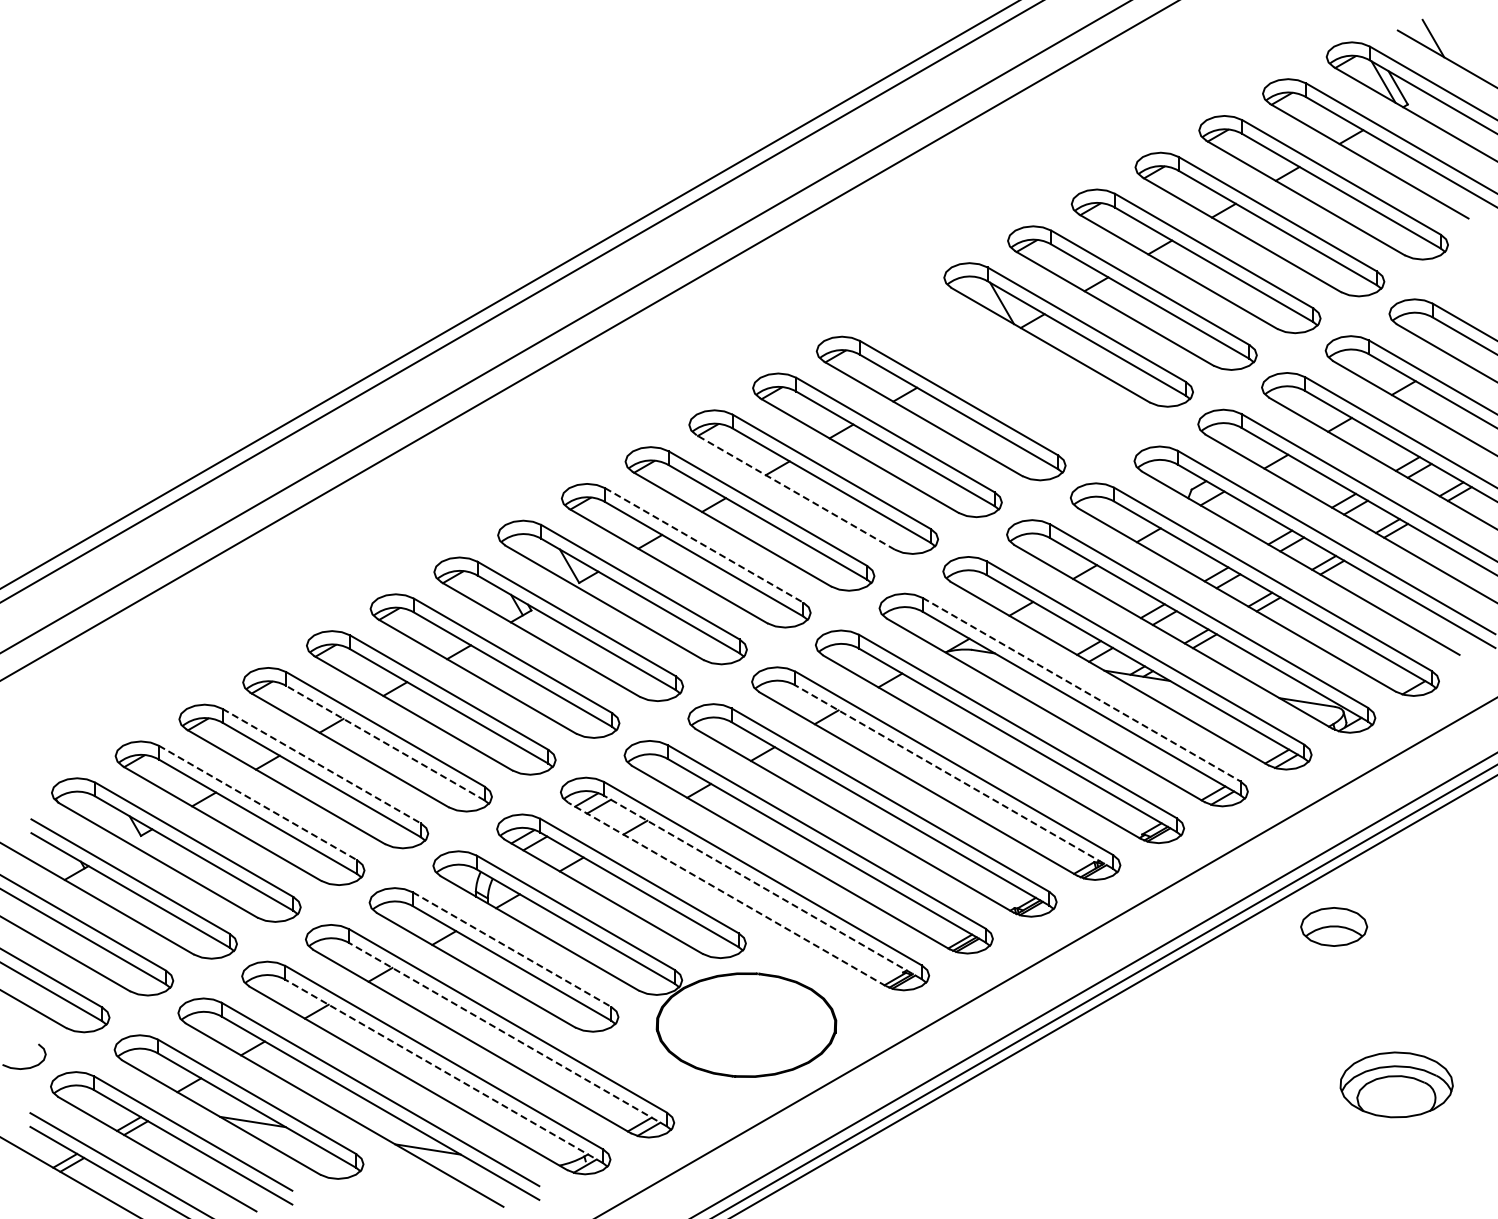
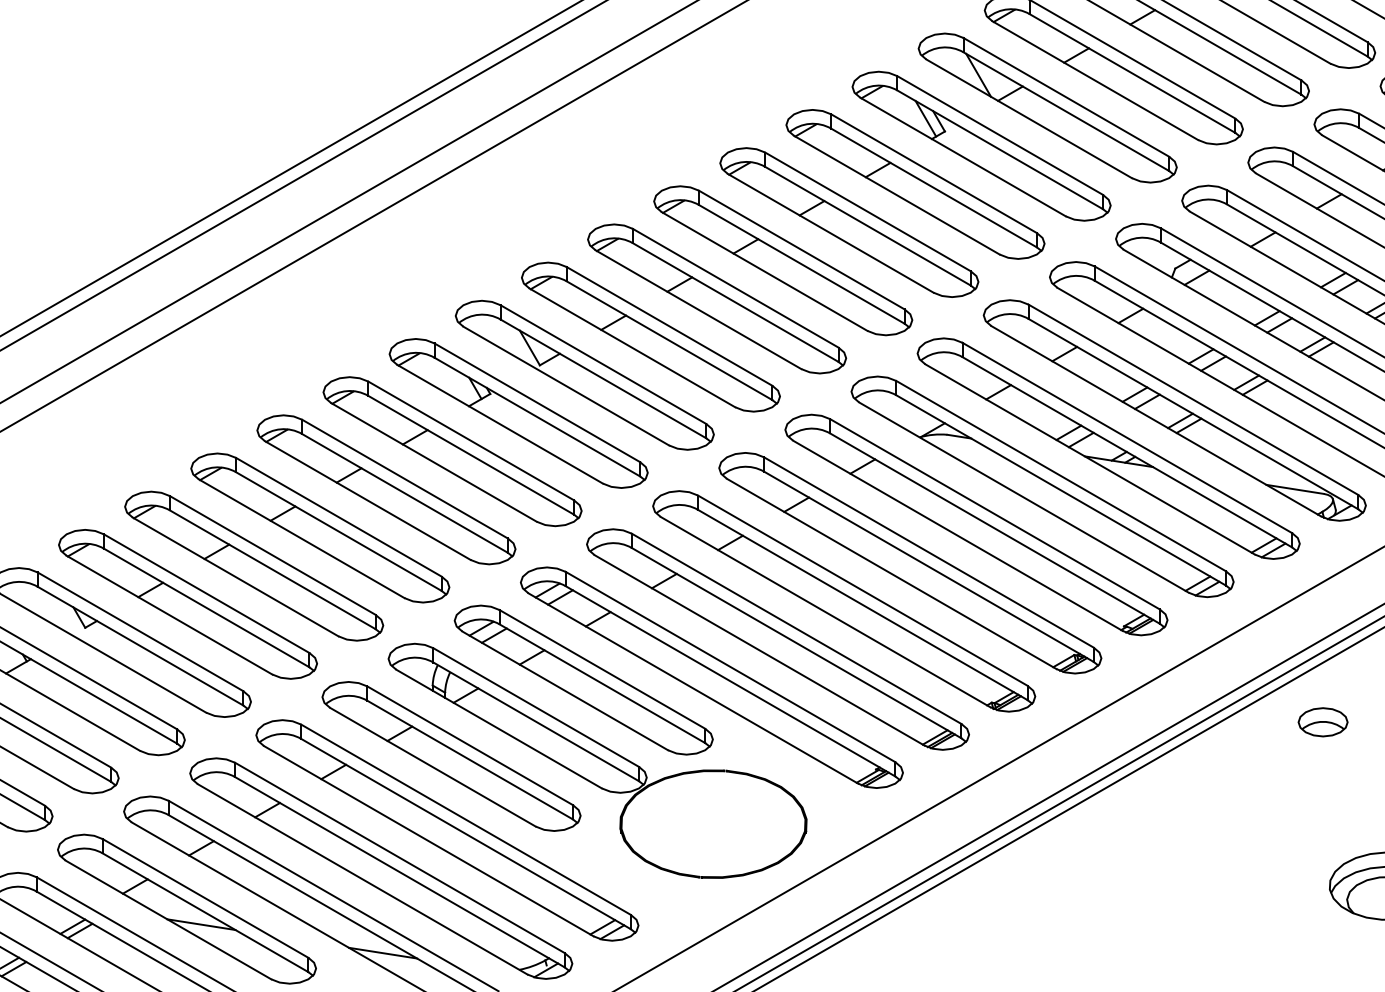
part: (1004, 371) -> (981, 145), added
line: (795, 492) -> (764, 271), dashed -> solid
line: (704, 545) -> (669, 326), dashed -> solid
line: (1082, 689) -> (1062, 475), dashed -> solid
line: (385, 742) -> (338, 530), dashed -> solid
line: (322, 766) -> (273, 555), dashed -> solid
line: (953, 776) -> (928, 566), dashed -> solid
line: (258, 803) -> (207, 594), dashed -> solid
line: (762, 887) -> (730, 681), dashed -> solid
line: (726, 894) -> (692, 688), dashed -> solid
part: (1333, 926) -> (1322, 721), size x0.71
line: (512, 949) -> (470, 745), dashed -> solid
line: (507, 1034) -> (465, 833), dashed -> solid
line: (443, 1071) -> (399, 872), dashed -> solid

